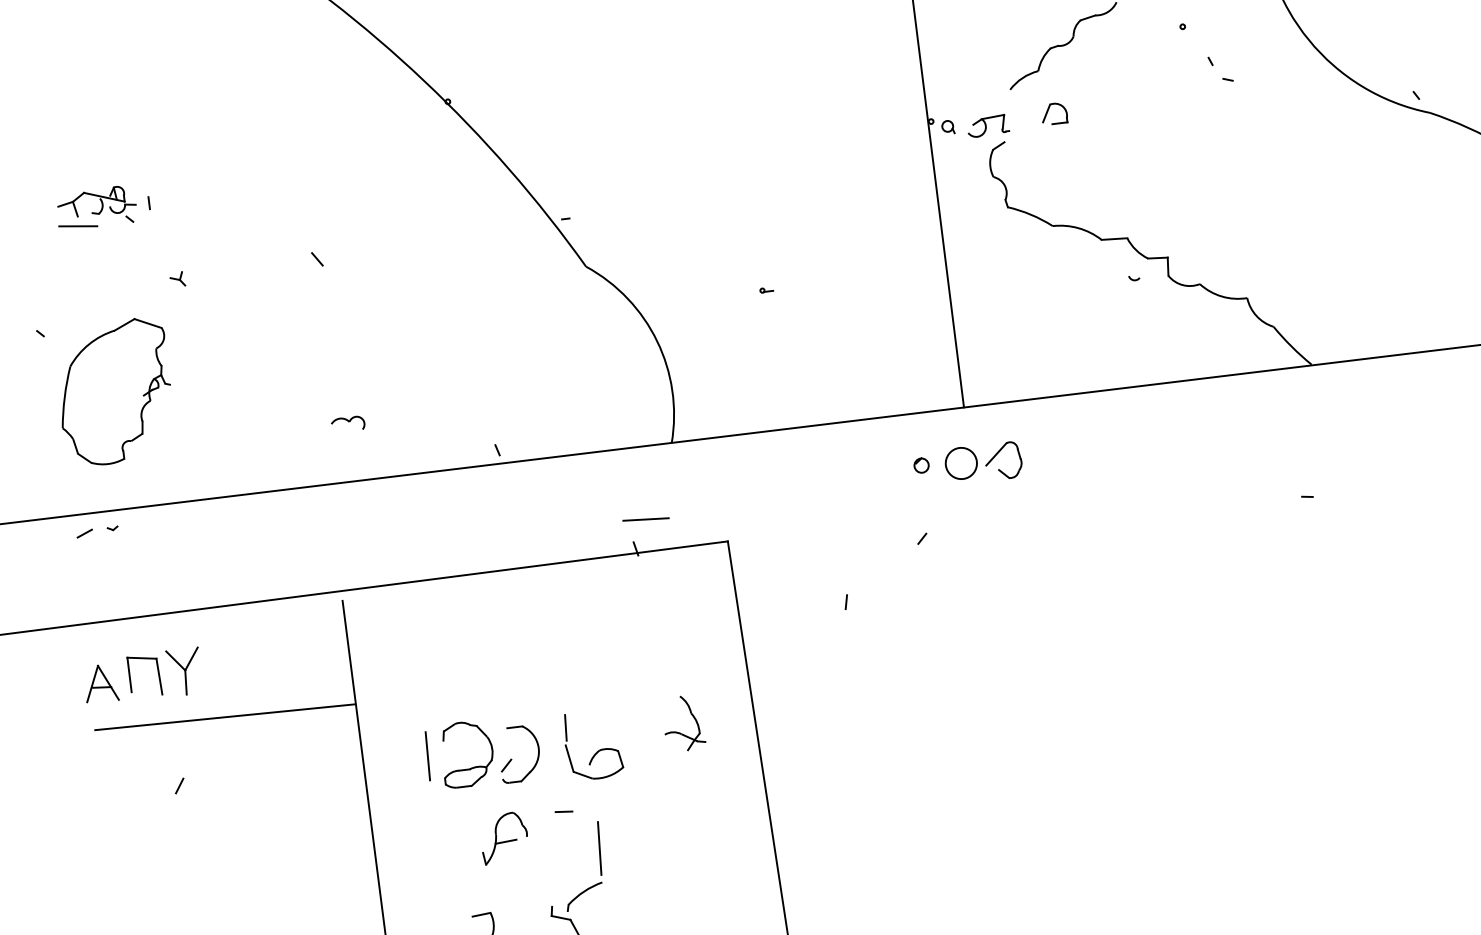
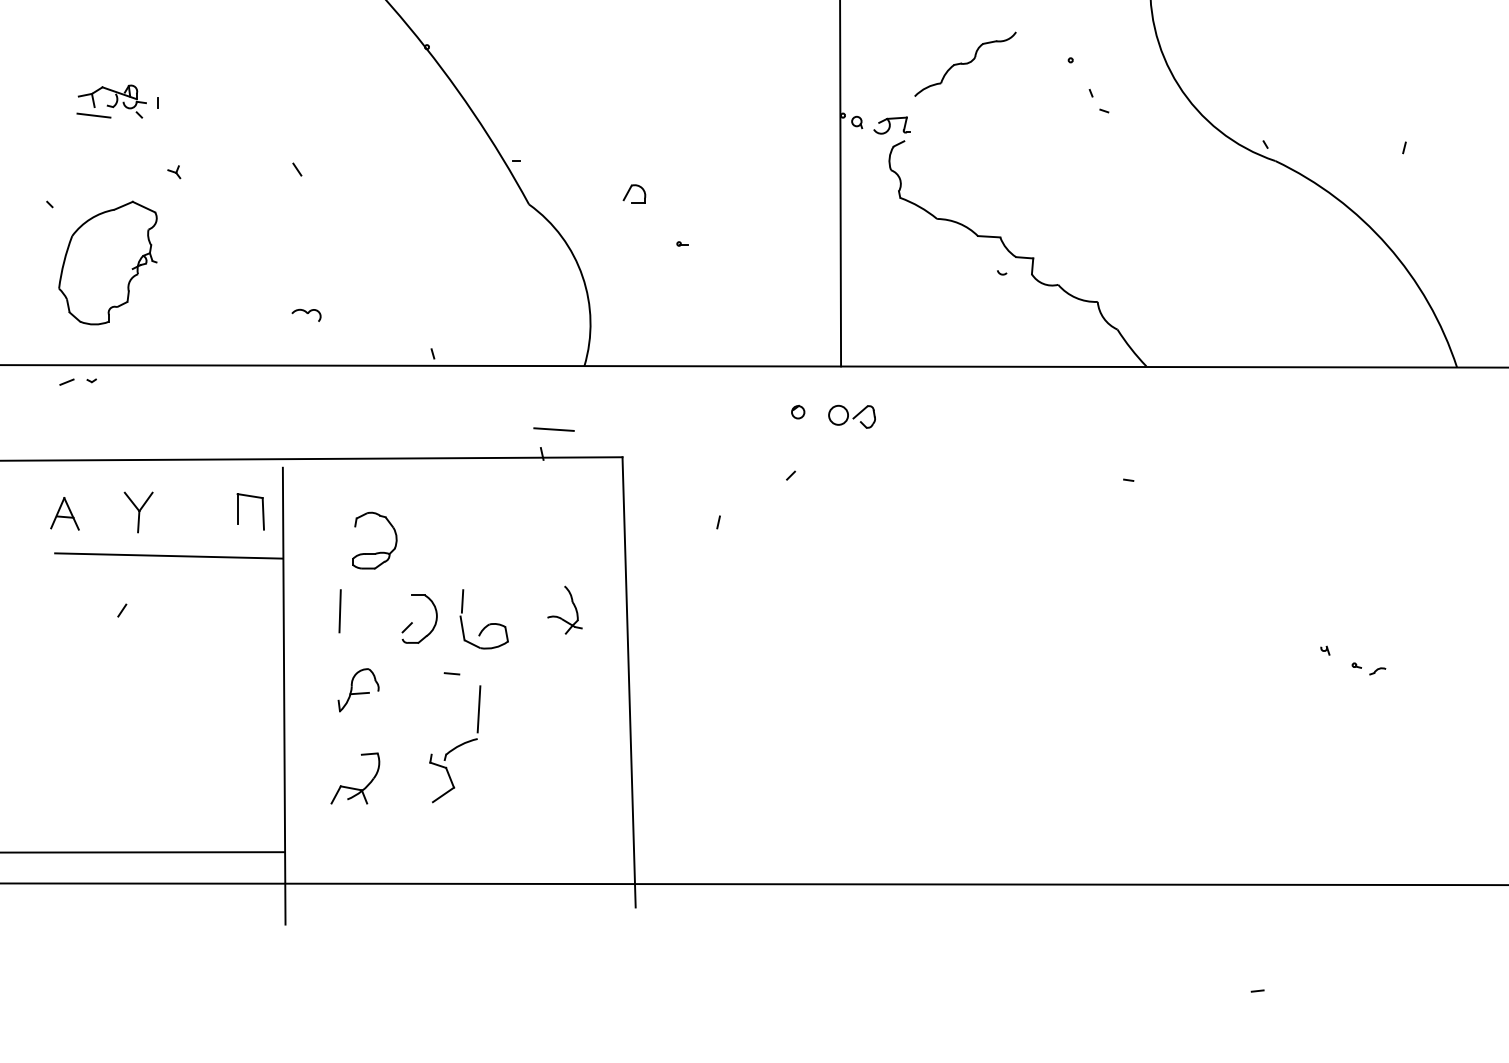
part: (1054, 113) -> (634, 193), moved
part: (982, 462) -> (851, 416), size x0.7
part: (130, 677) -> (238, 511), moved
part: (471, 767) -> (376, 552), moved
part: (504, 838) -> (358, 690), moved

